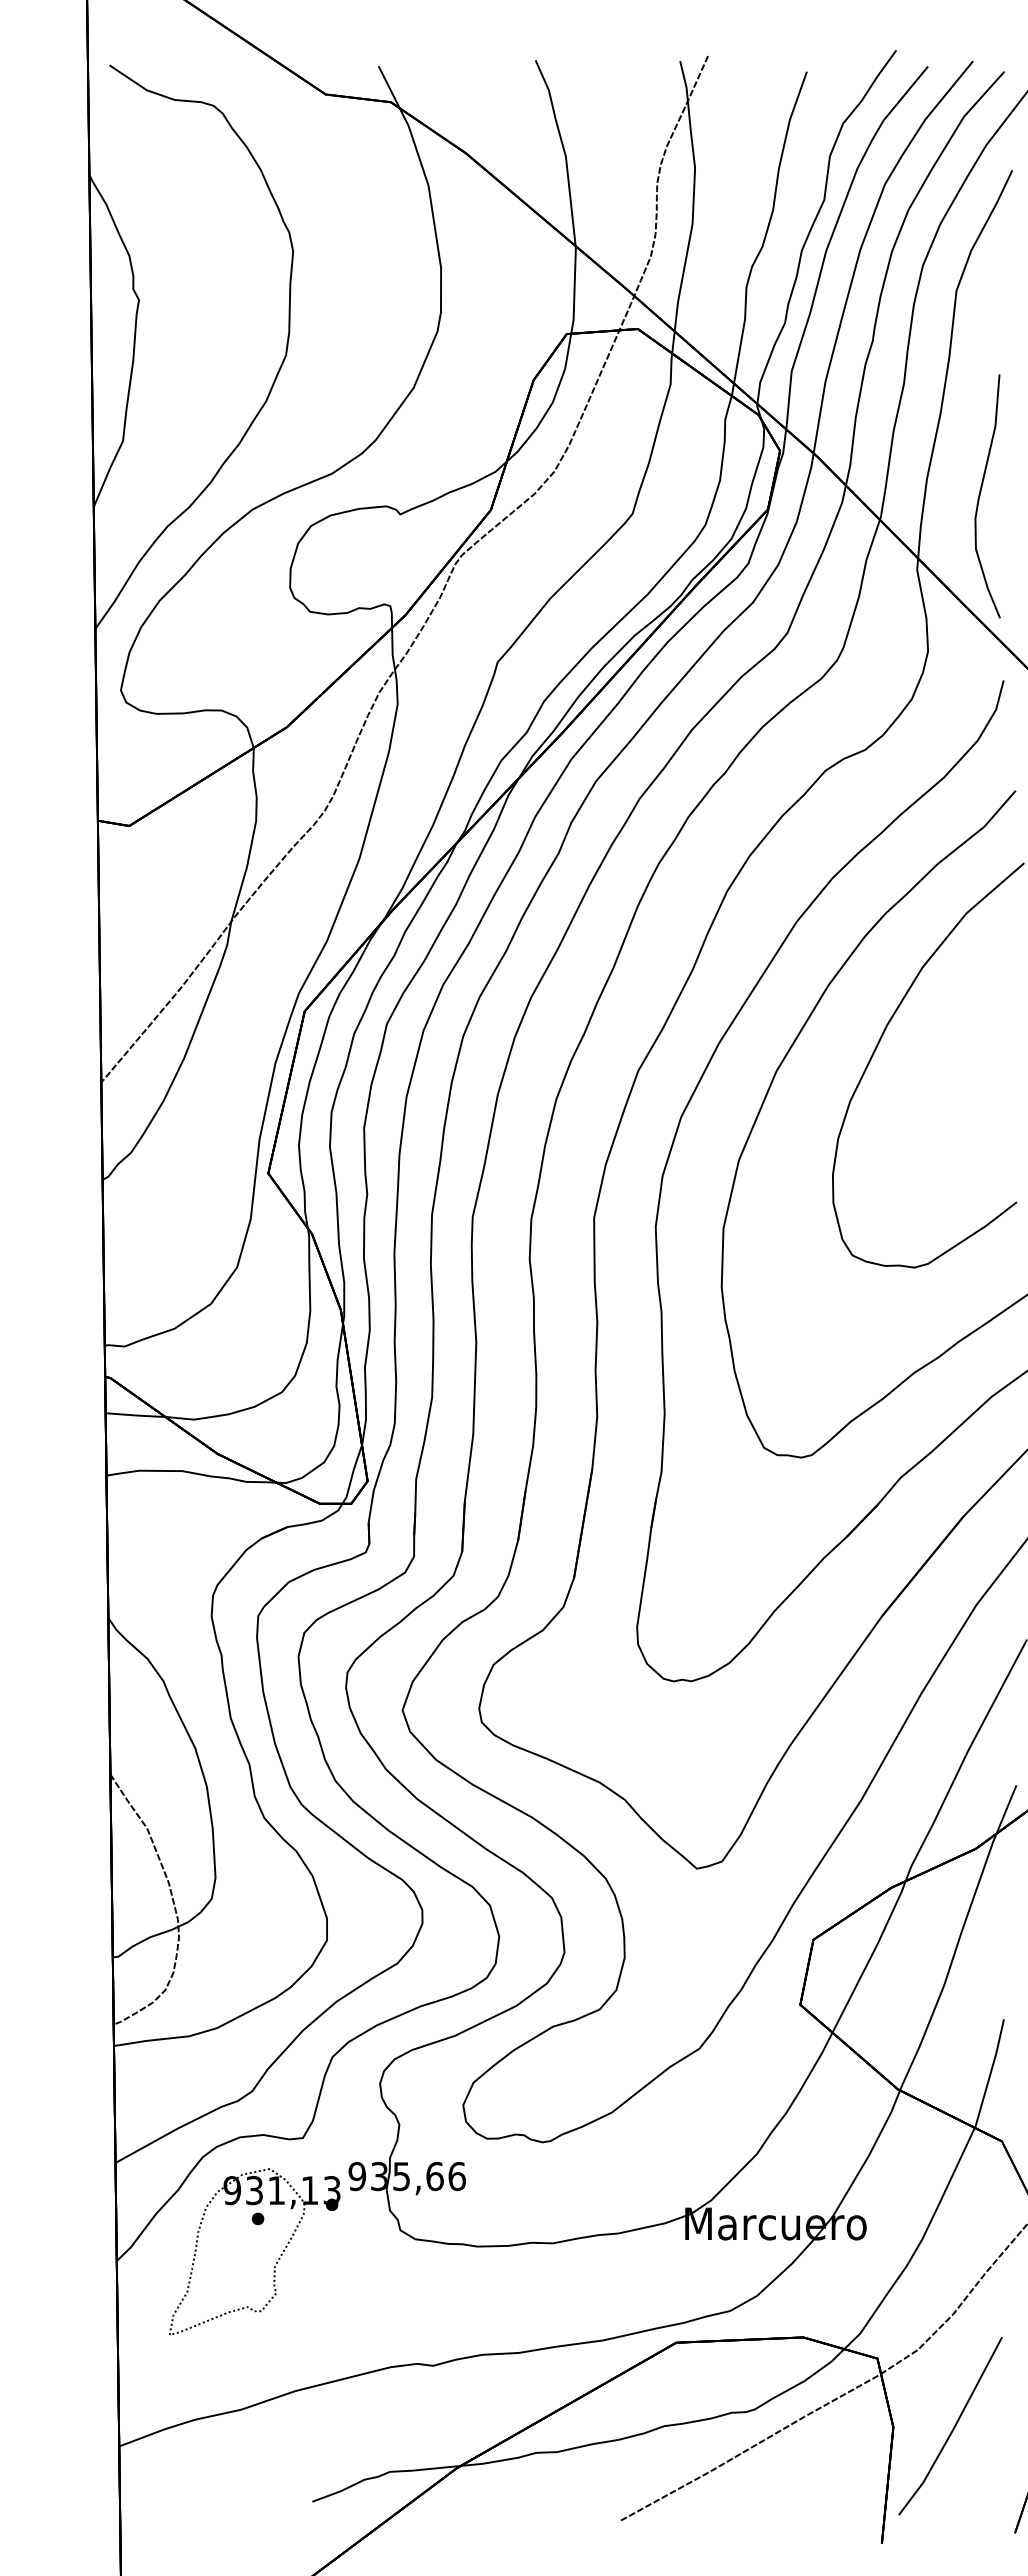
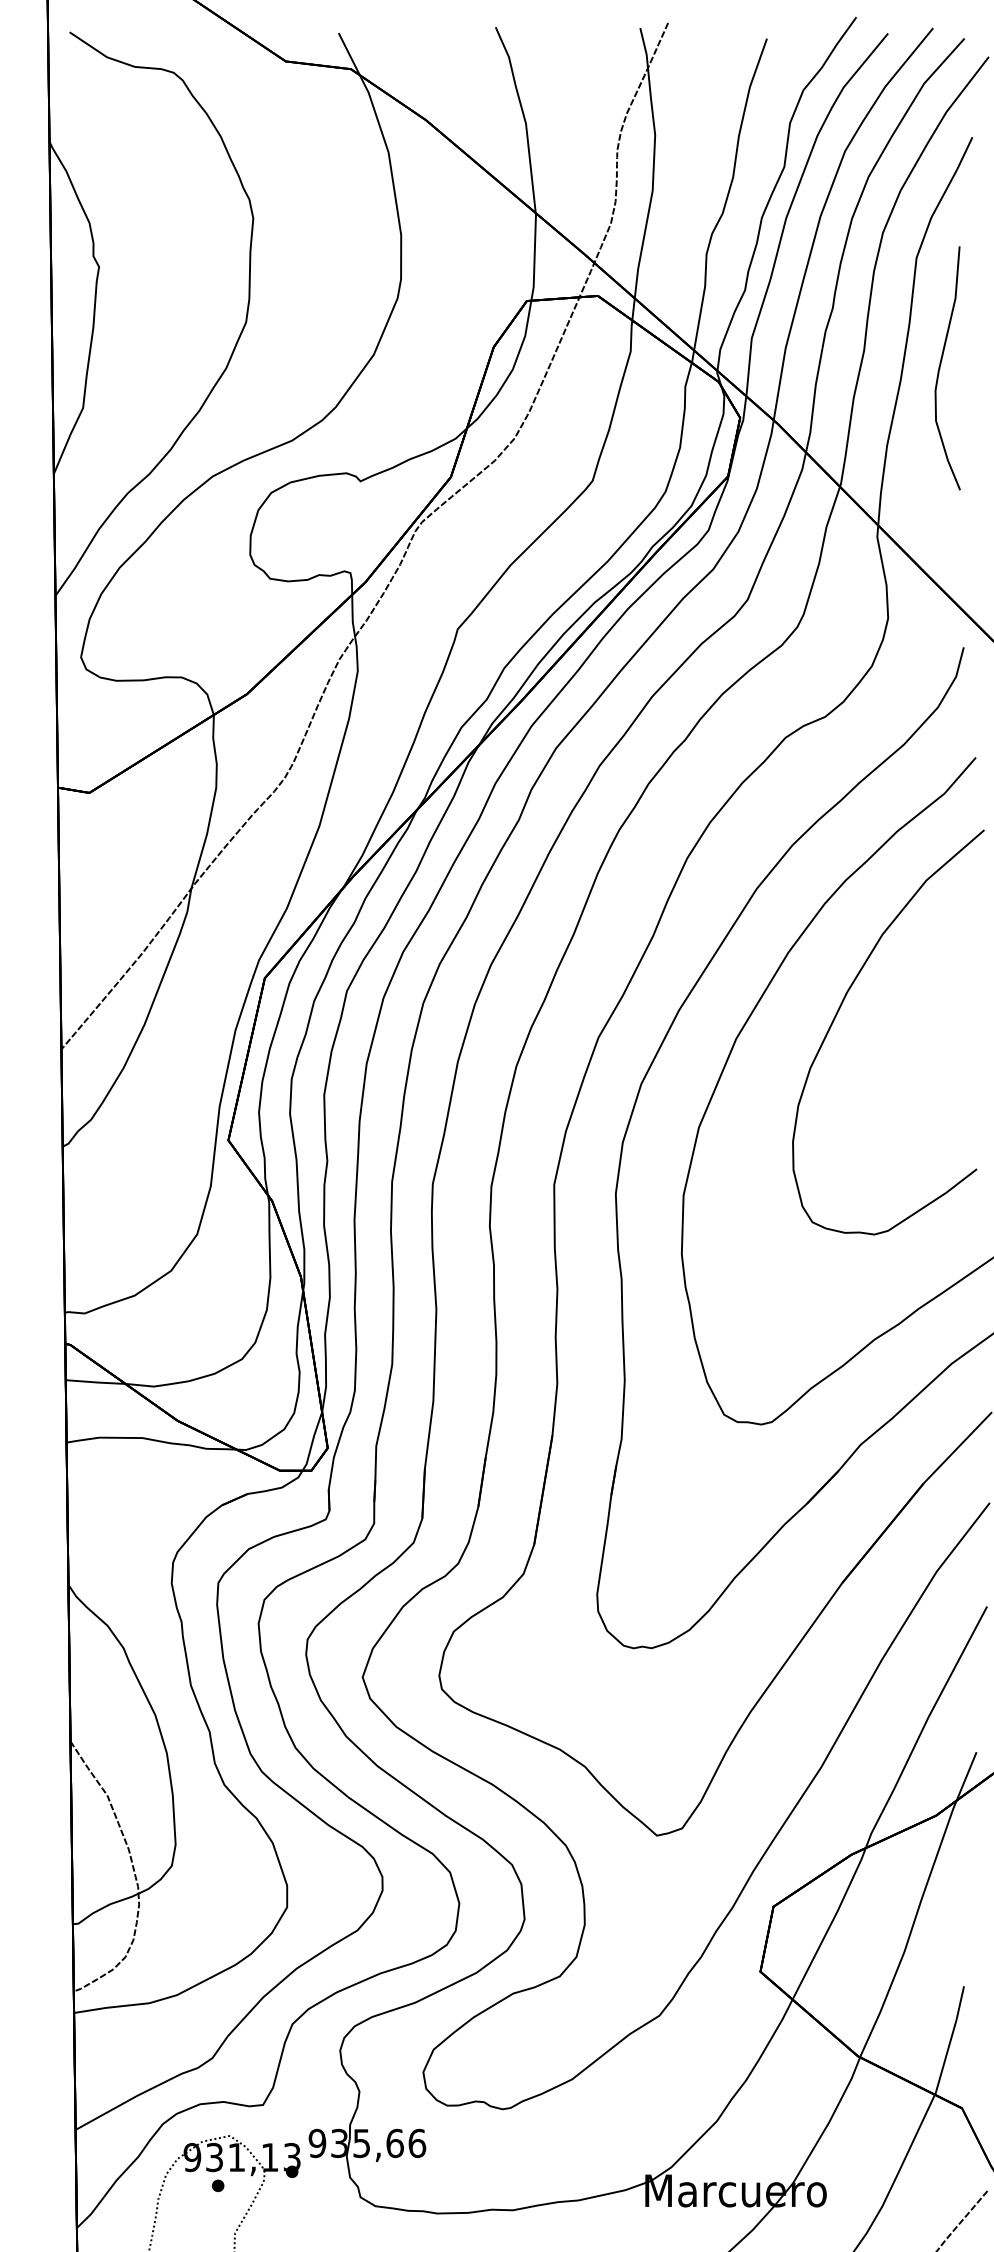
curve: (980, 496) -> (940, 368), moved

